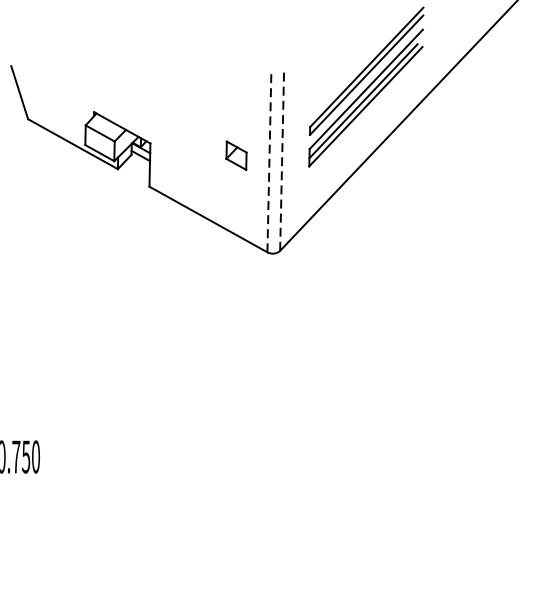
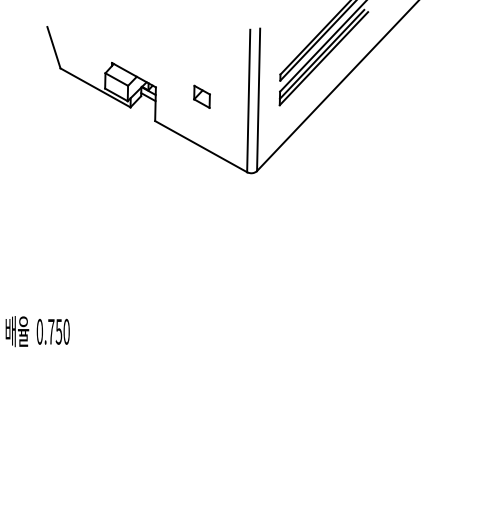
part: (235, 155) -> (201, 96), moved
line: (281, 159) -> (258, 99), dashed -> solid
line: (269, 160) -> (248, 100), dashed -> solid

